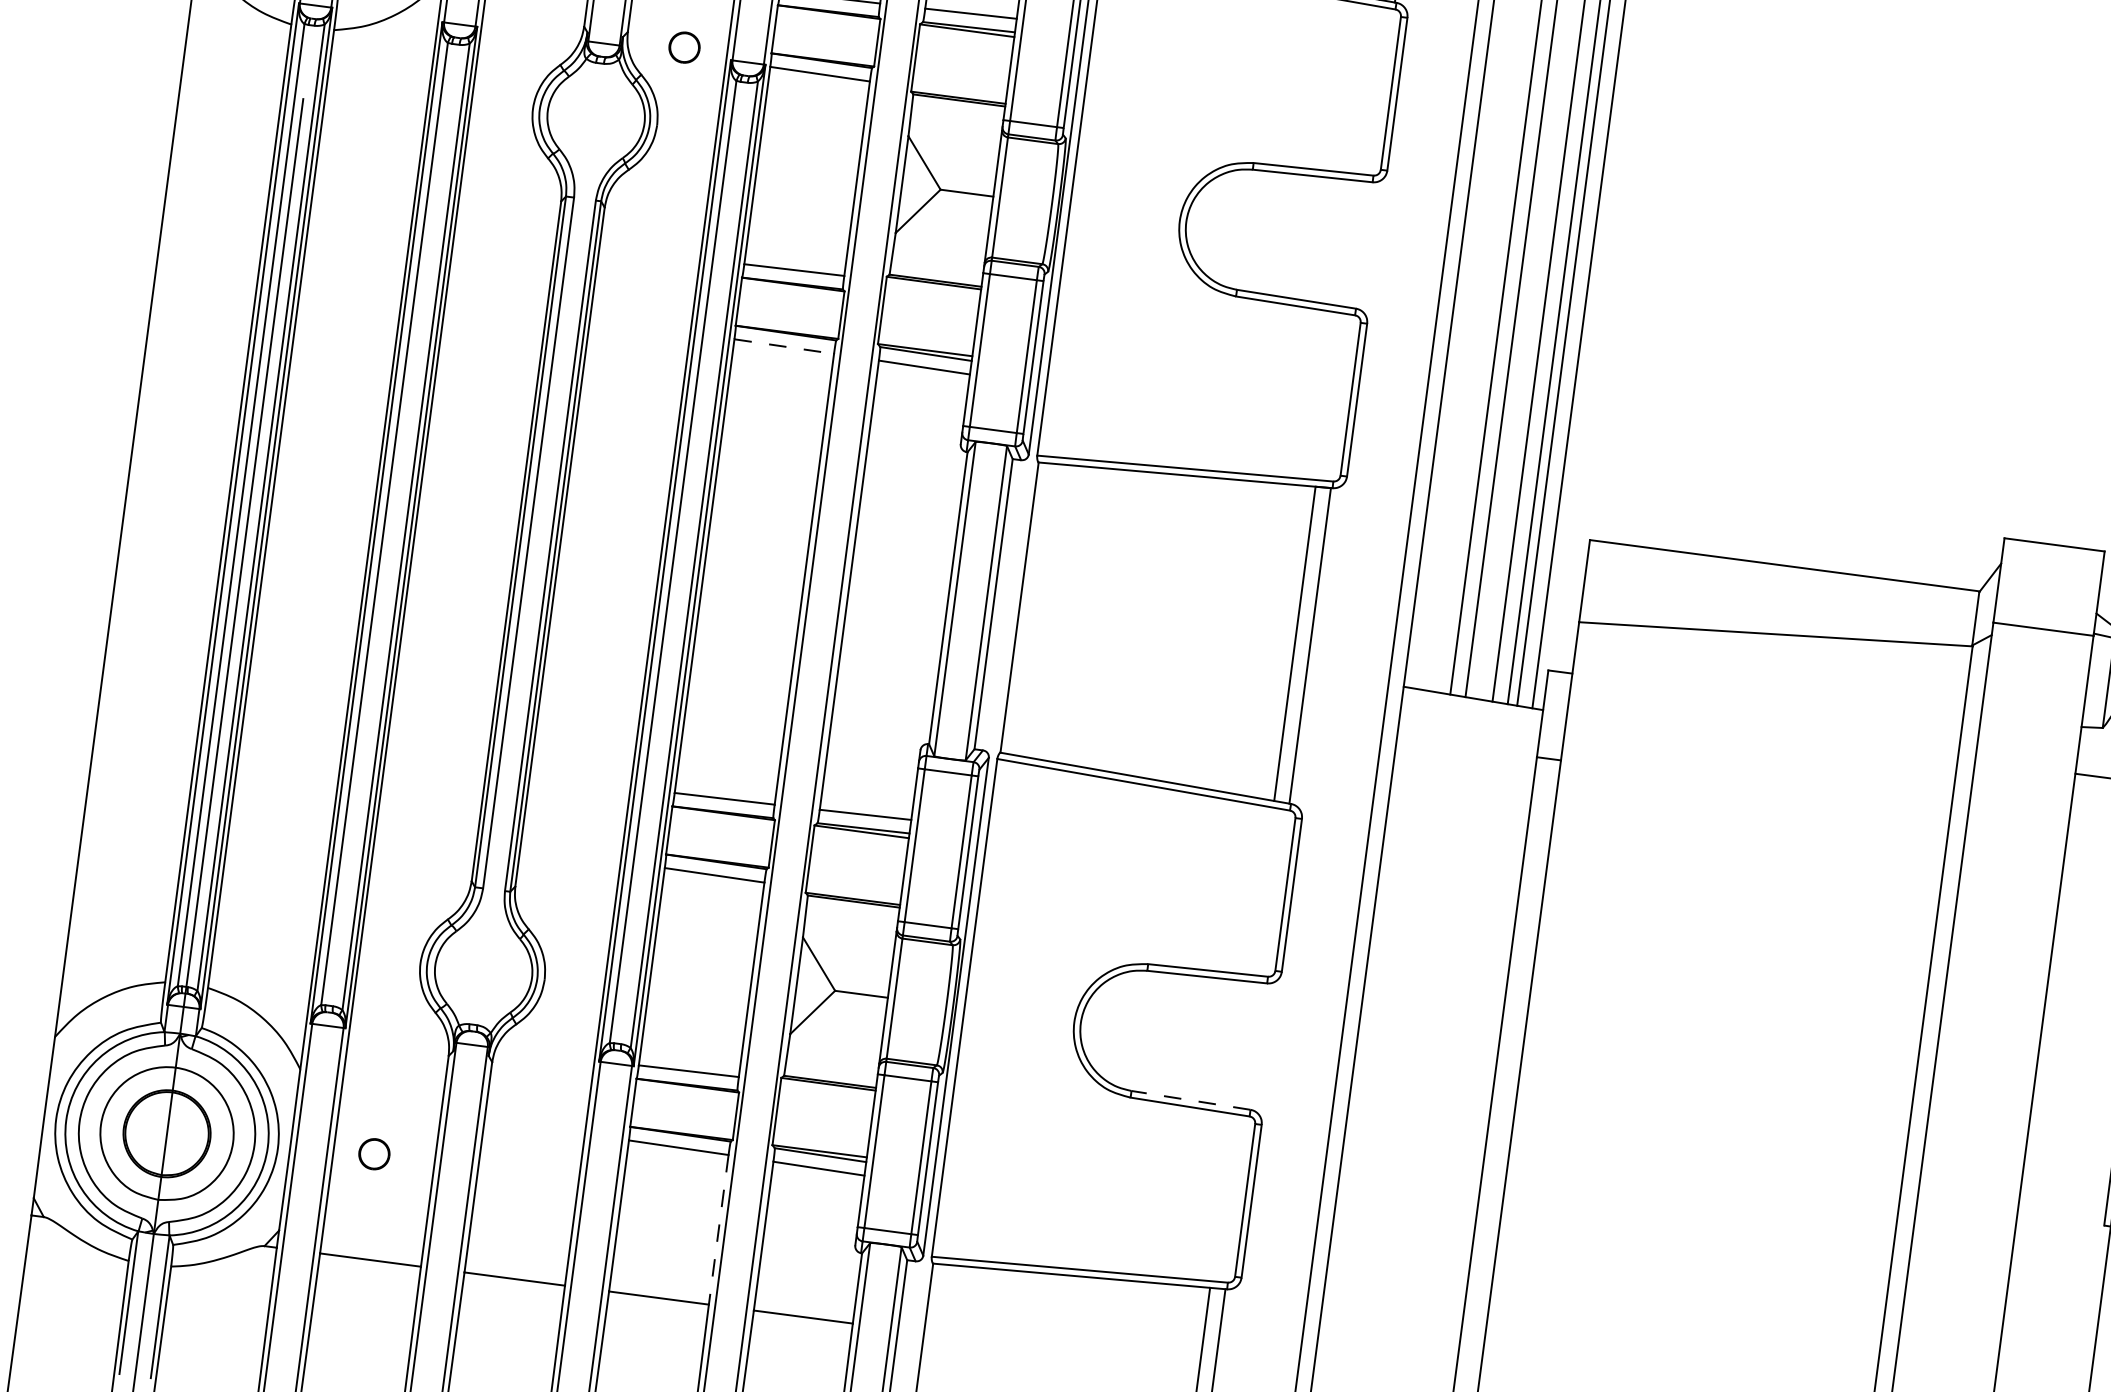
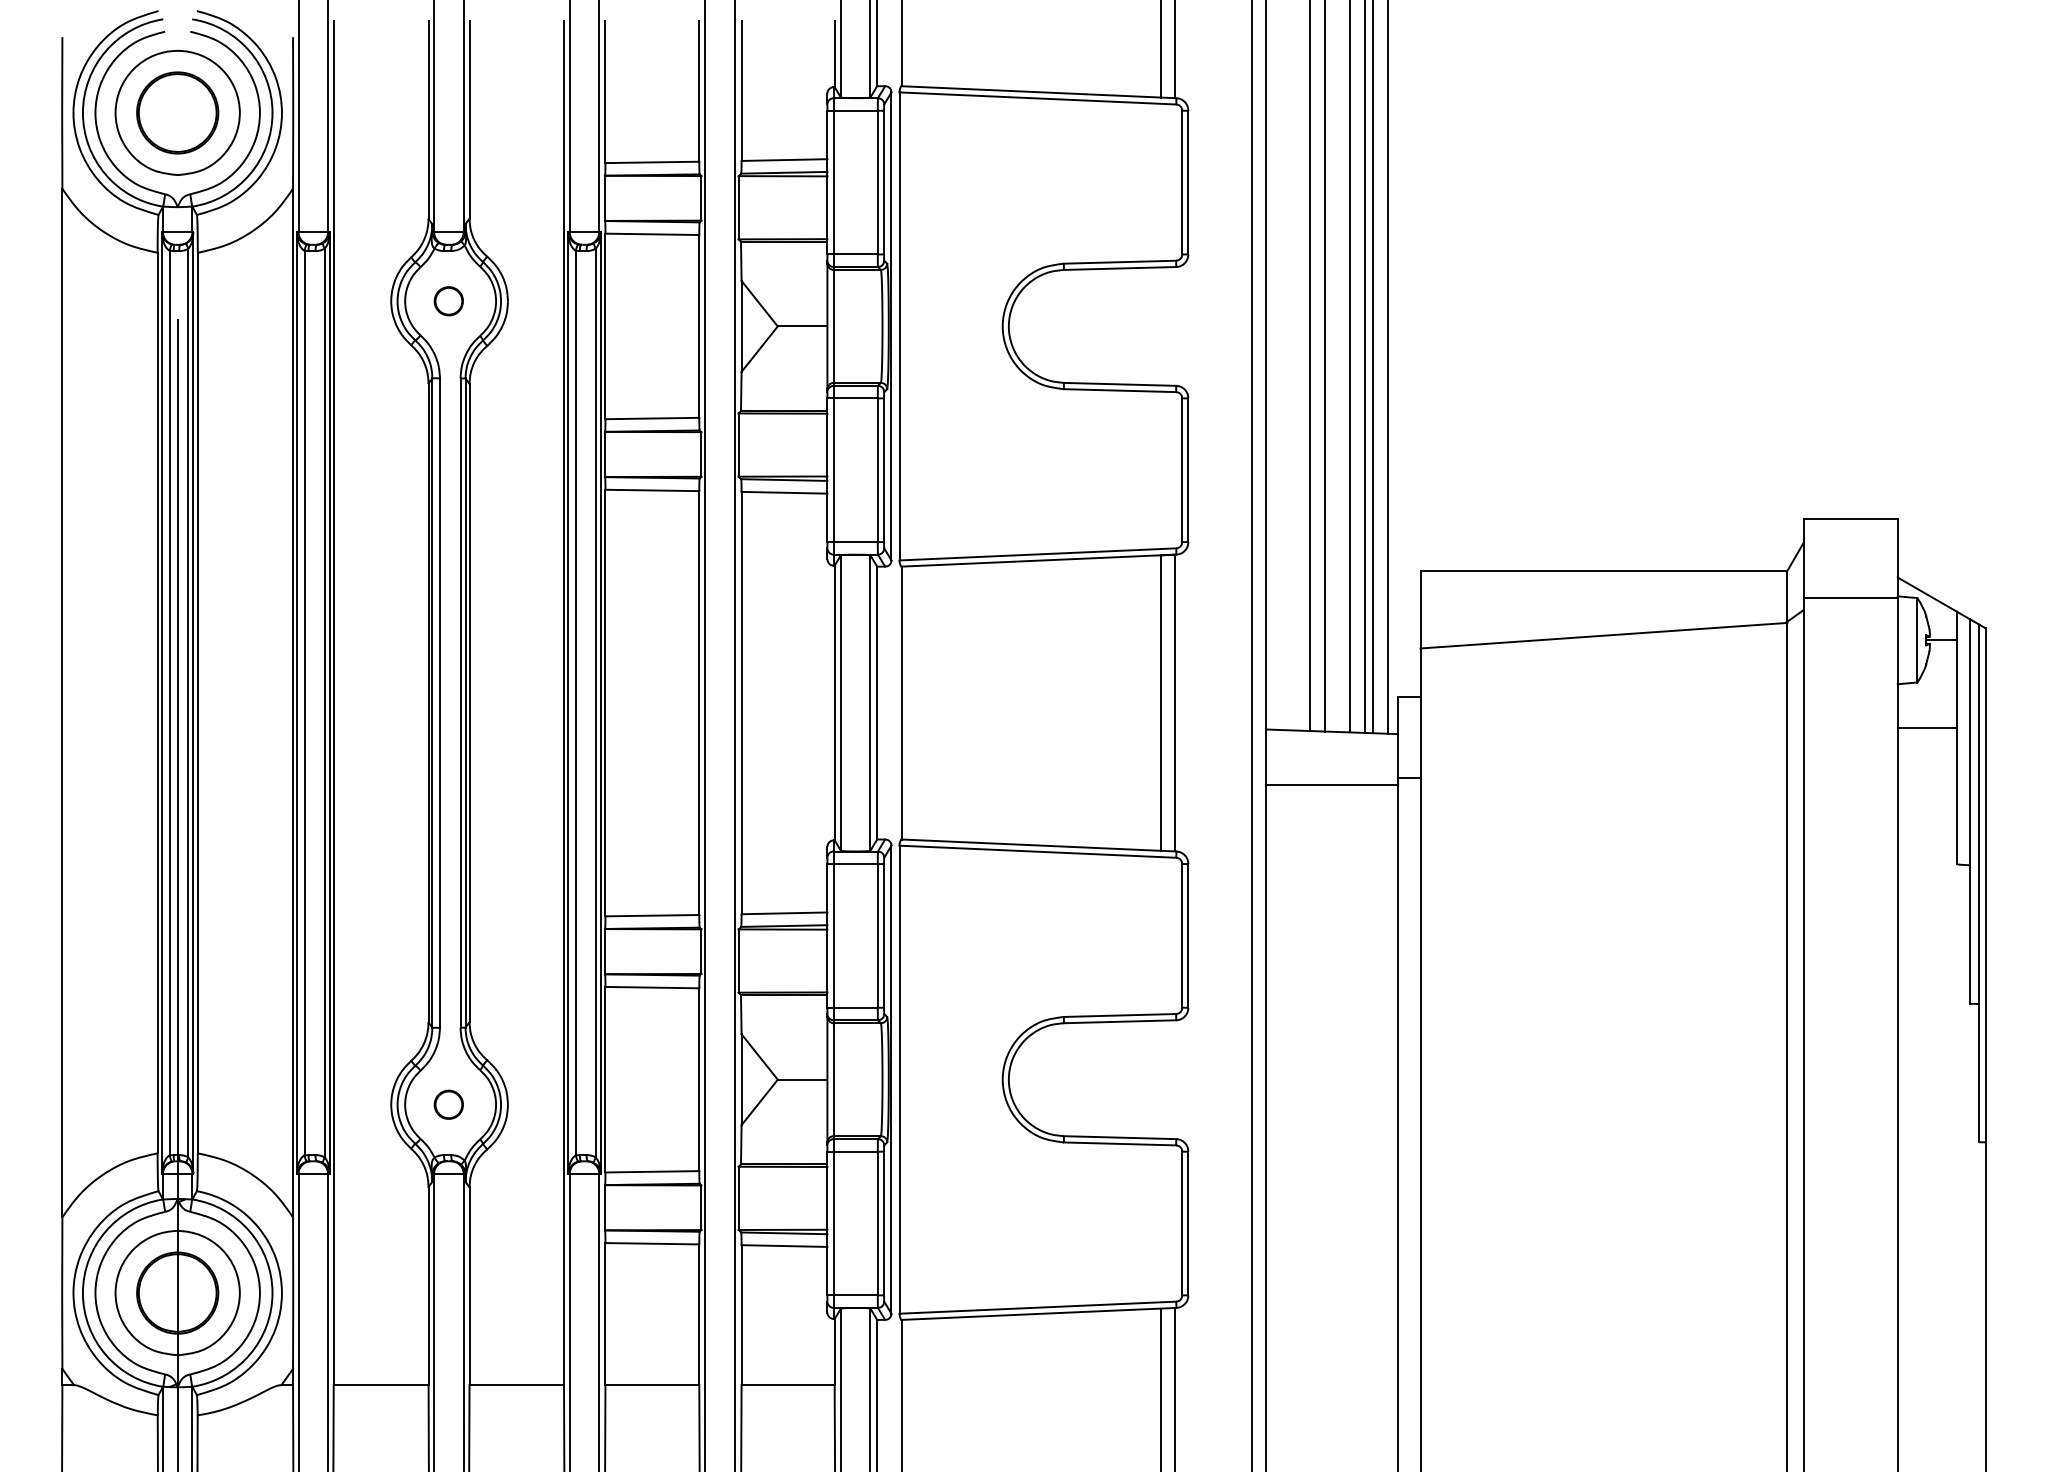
part: (684, 47) -> (448, 301), moved
line: (784, 346) -> (652, 490), dashed -> solid
line: (1466, 754) -> (1332, 784), added
line: (1190, 1100) -> (1119, 1137), dashed -> solid
part: (374, 1153) -> (448, 1104), moved
line: (718, 1230) -> (699, 1315), dashed -> solid

